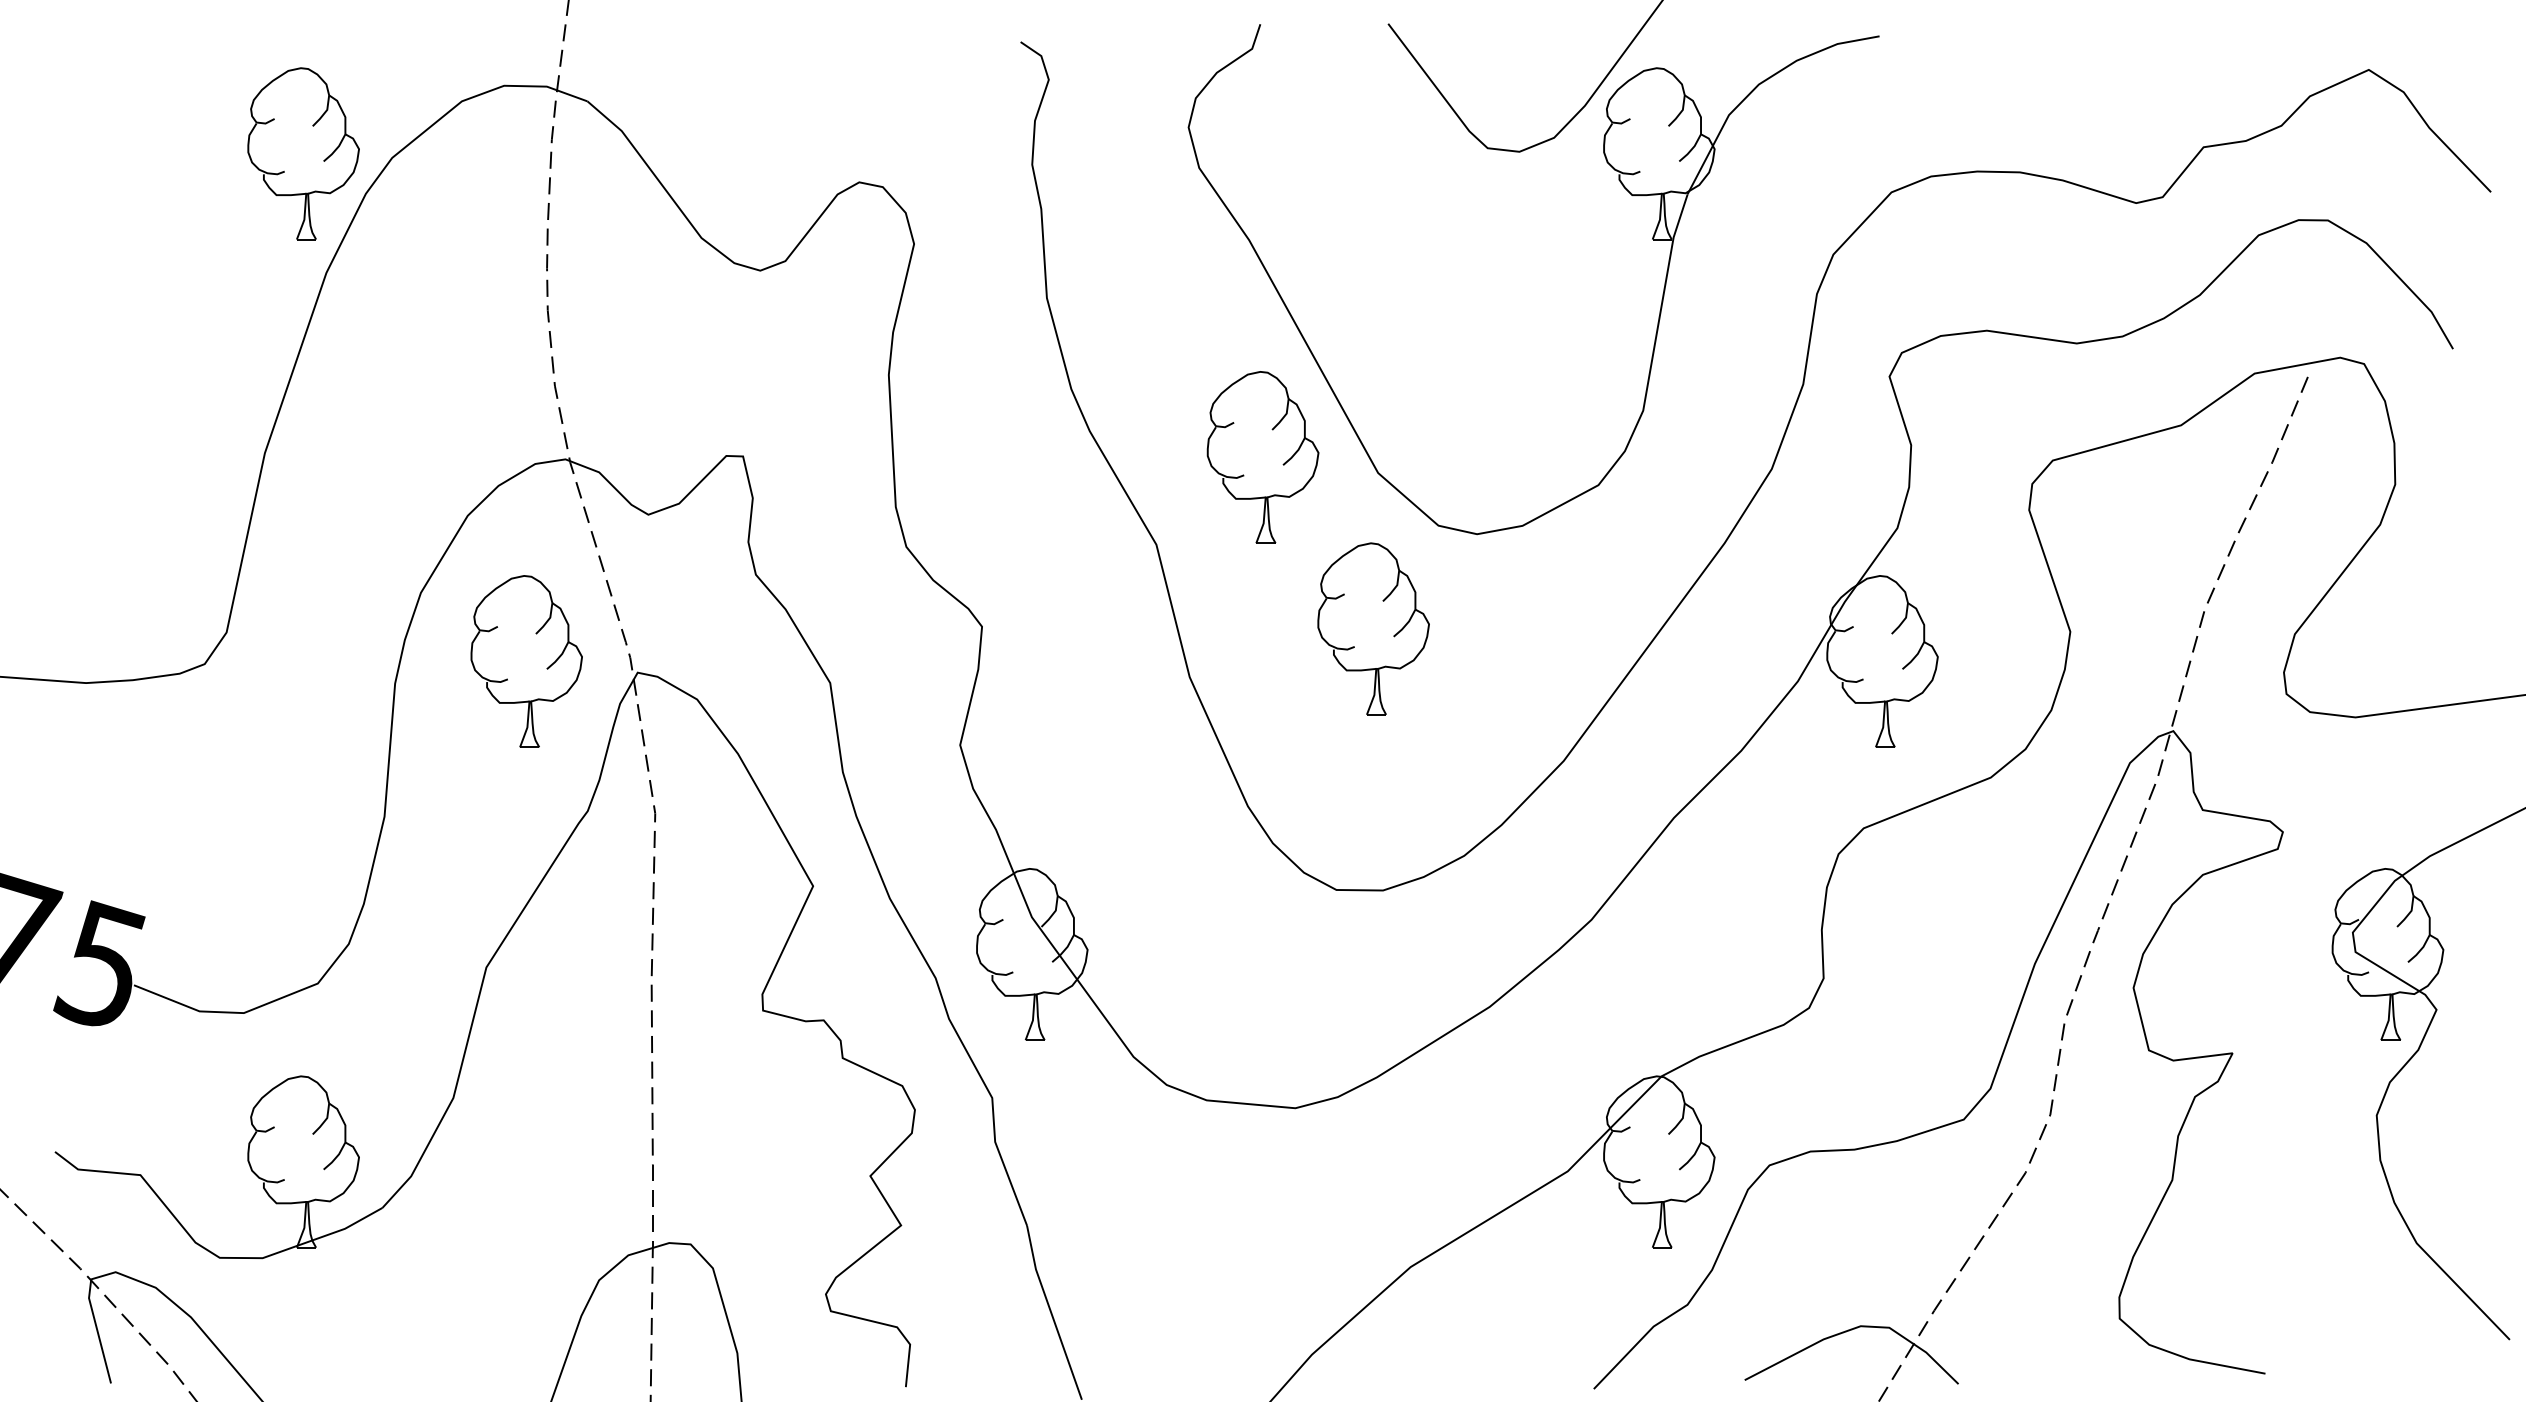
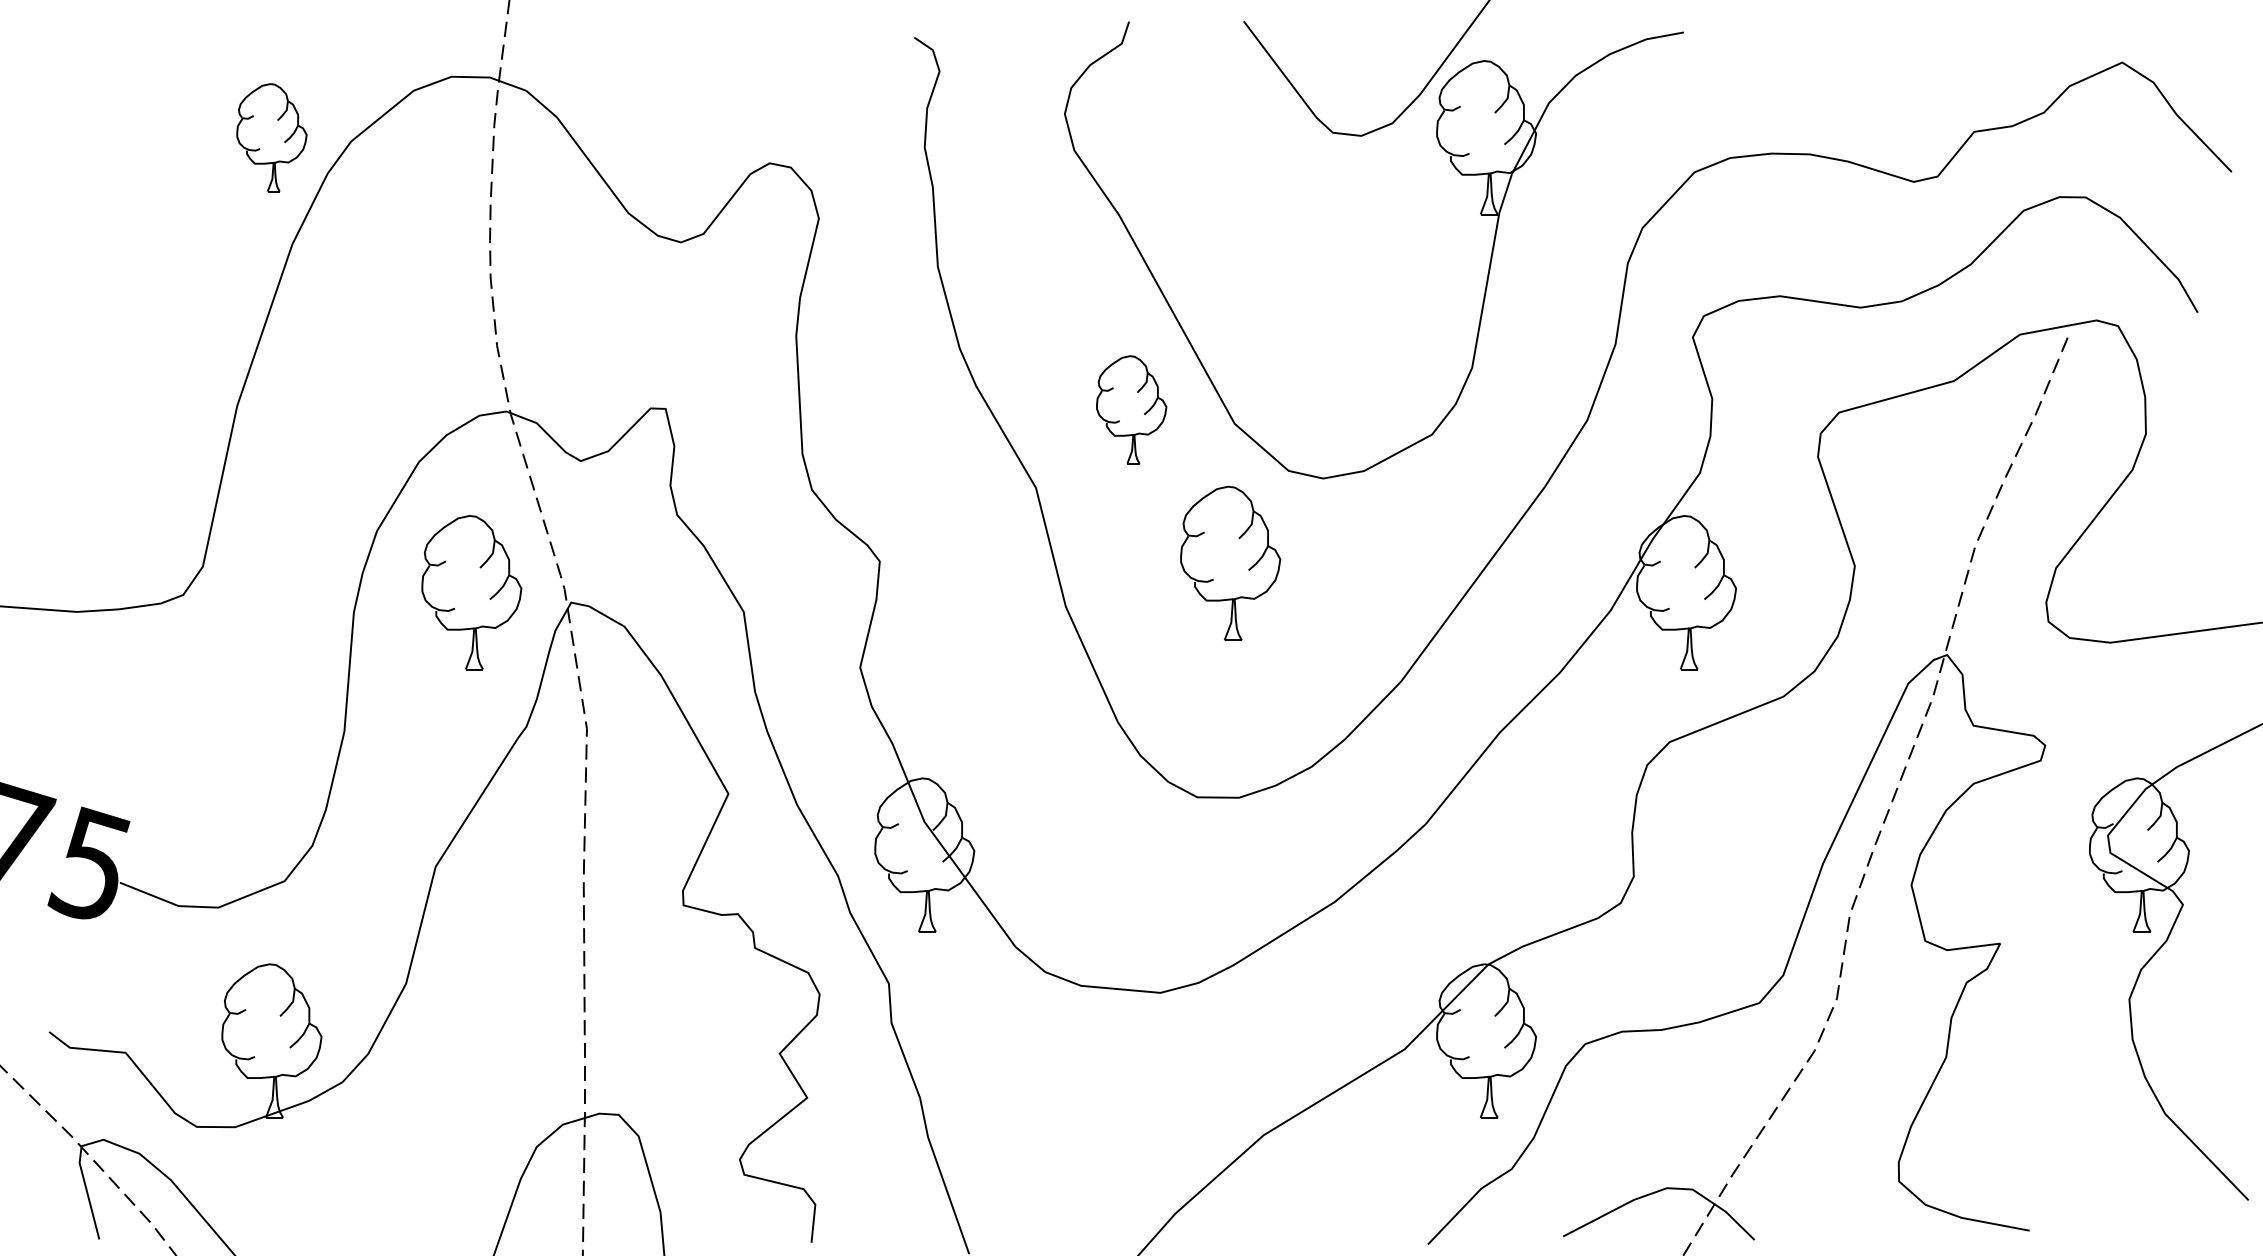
part: (303, 153) -> (271, 137), size x0.7
part: (1263, 457) -> (1131, 409), size x0.7

